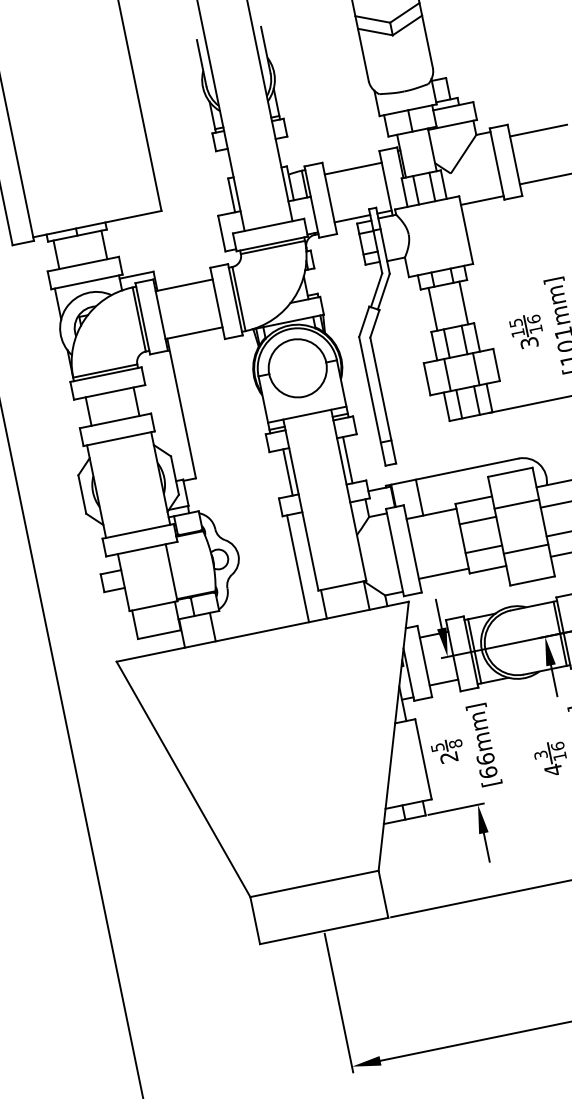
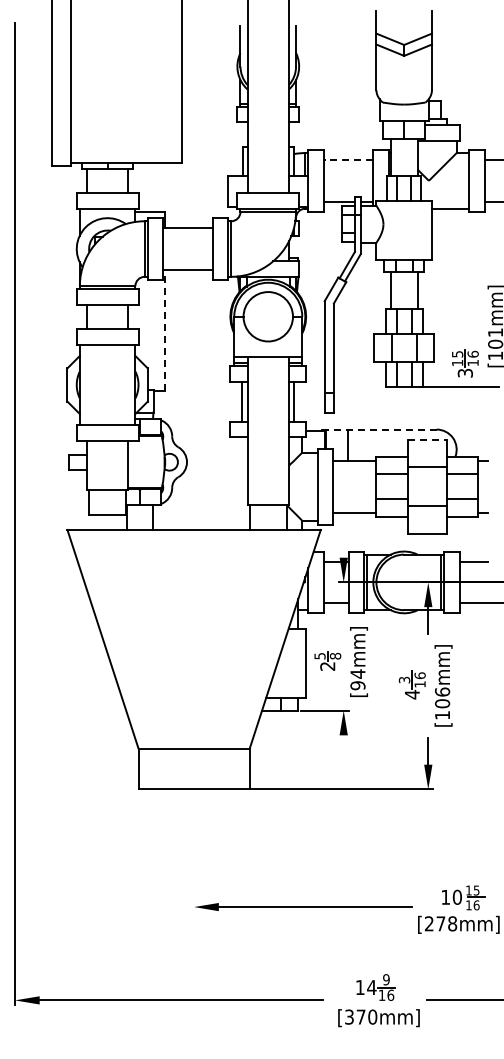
line: (353, 169) -> (348, 160), solid -> dashed
part: (527, 331) -> (465, 363), moved
line: (181, 408) -> (164, 330), solid -> dashed
line: (452, 472) -> (379, 429), solid -> dashed
line: (510, 472) -> (427, 439), solid -> dashed
line: (298, 568) -> (234, 483), removed
line: (438, 614) -> (343, 545), removed
text: (486, 765) -> (357, 679), [66mm] -> [94mm]
line: (486, 847) -> (343, 747), removed
line: (339, 1002) -> (194, 851), removed

